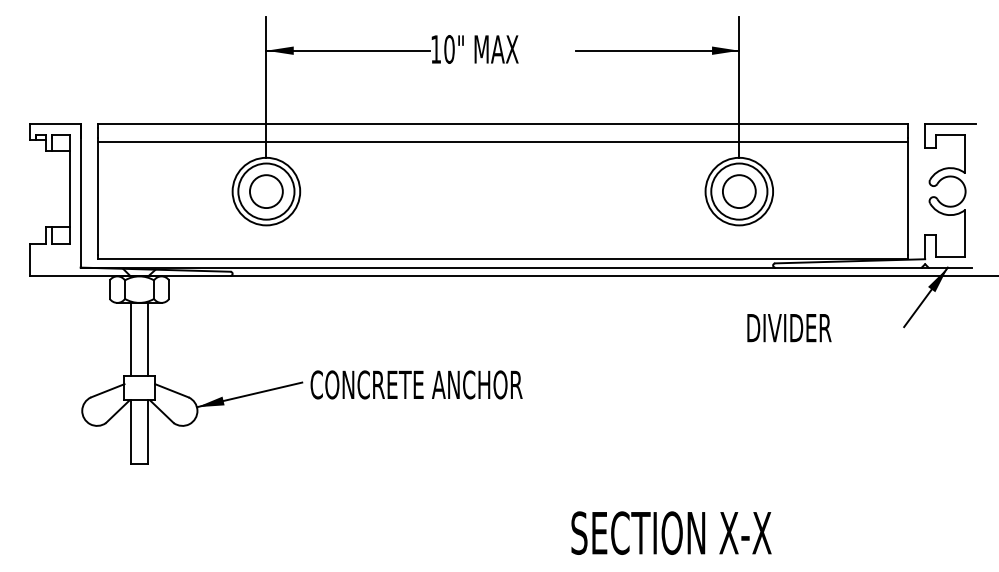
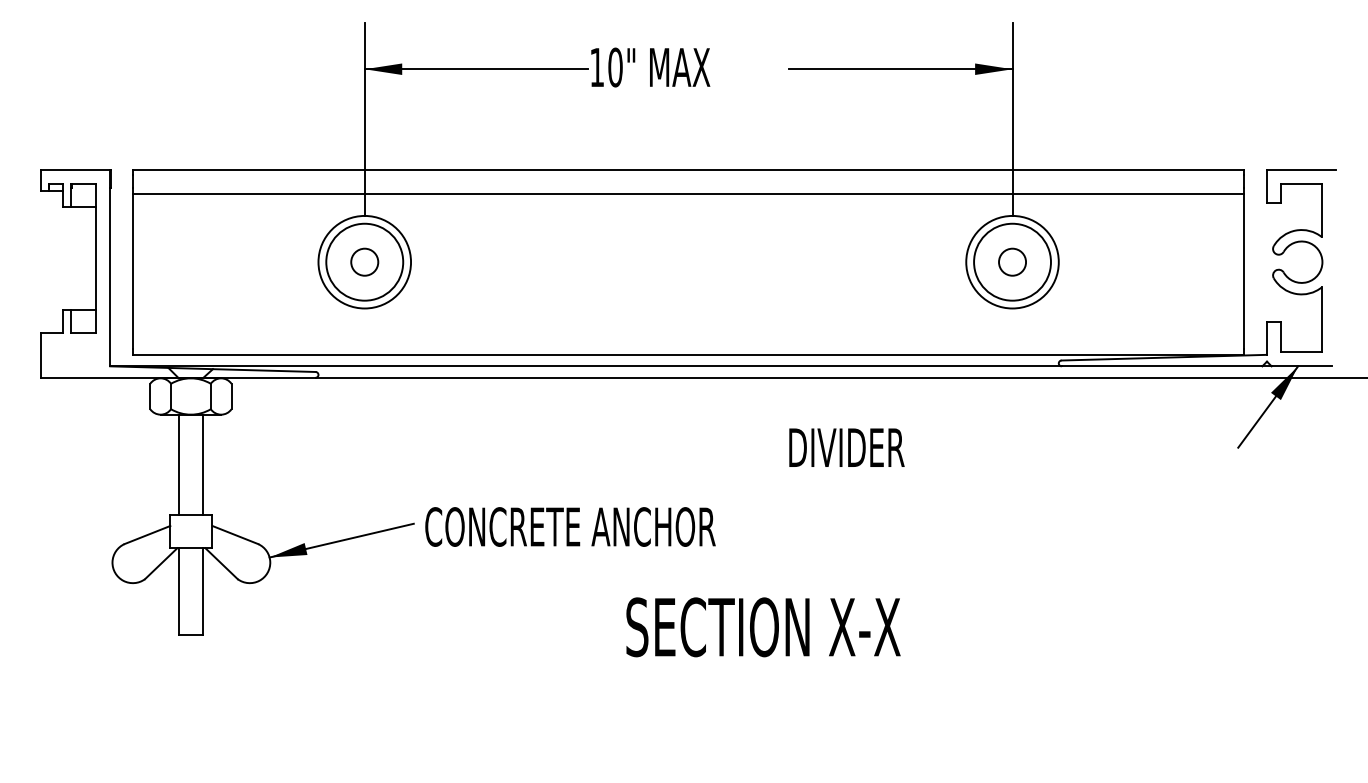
circle: (265, 191) -> (363, 262), size x0.6
circle: (738, 191) -> (1011, 262), size x0.6
text: (789, 328) -> (846, 448), moved
text: (671, 532) -> (763, 626), moved

